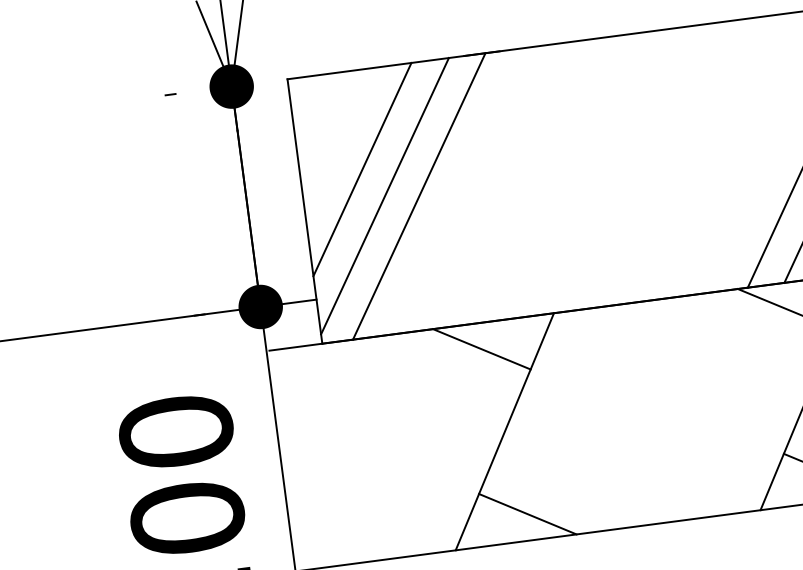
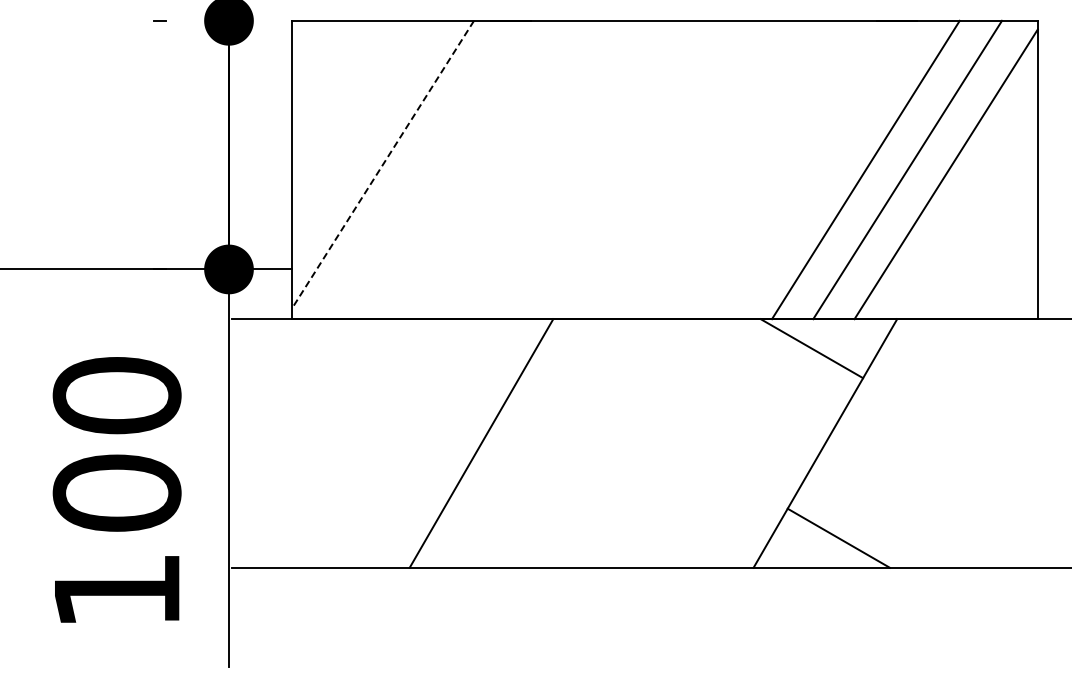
line: (362, 169) -> (361, 131), removed
line: (384, 196) -> (382, 165), solid -> dashed
line: (418, 196) -> (420, 169), removed
line: (481, 349) -> (467, 348), removed
line: (527, 513) -> (494, 537), removed

